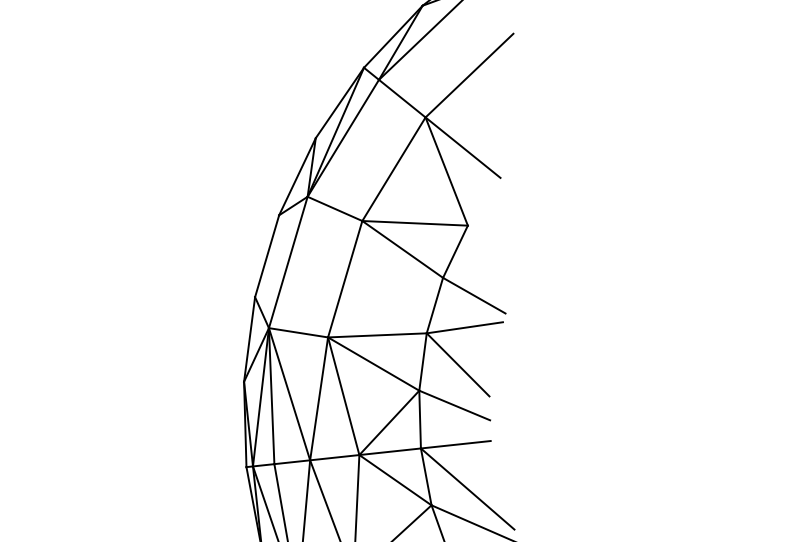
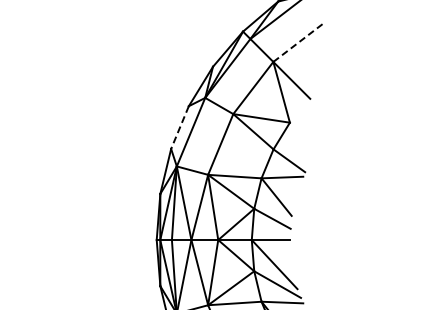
line: (469, 74) -> (299, 41), solid -> dashed
line: (266, 257) -> (179, 128), solid -> dashed

